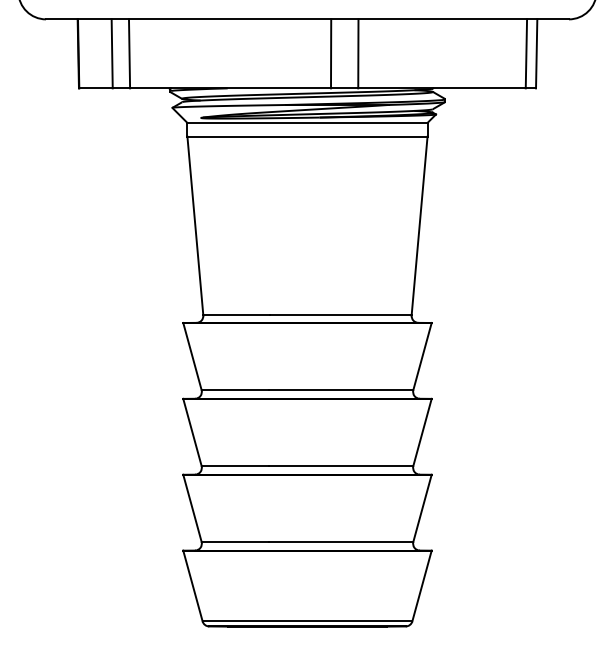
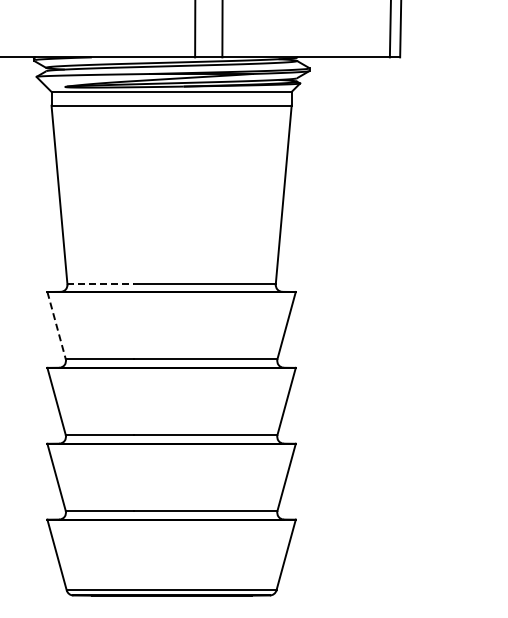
line: (237, 315) -> (101, 284), solid -> dashed
line: (192, 356) -> (56, 325), solid -> dashed

